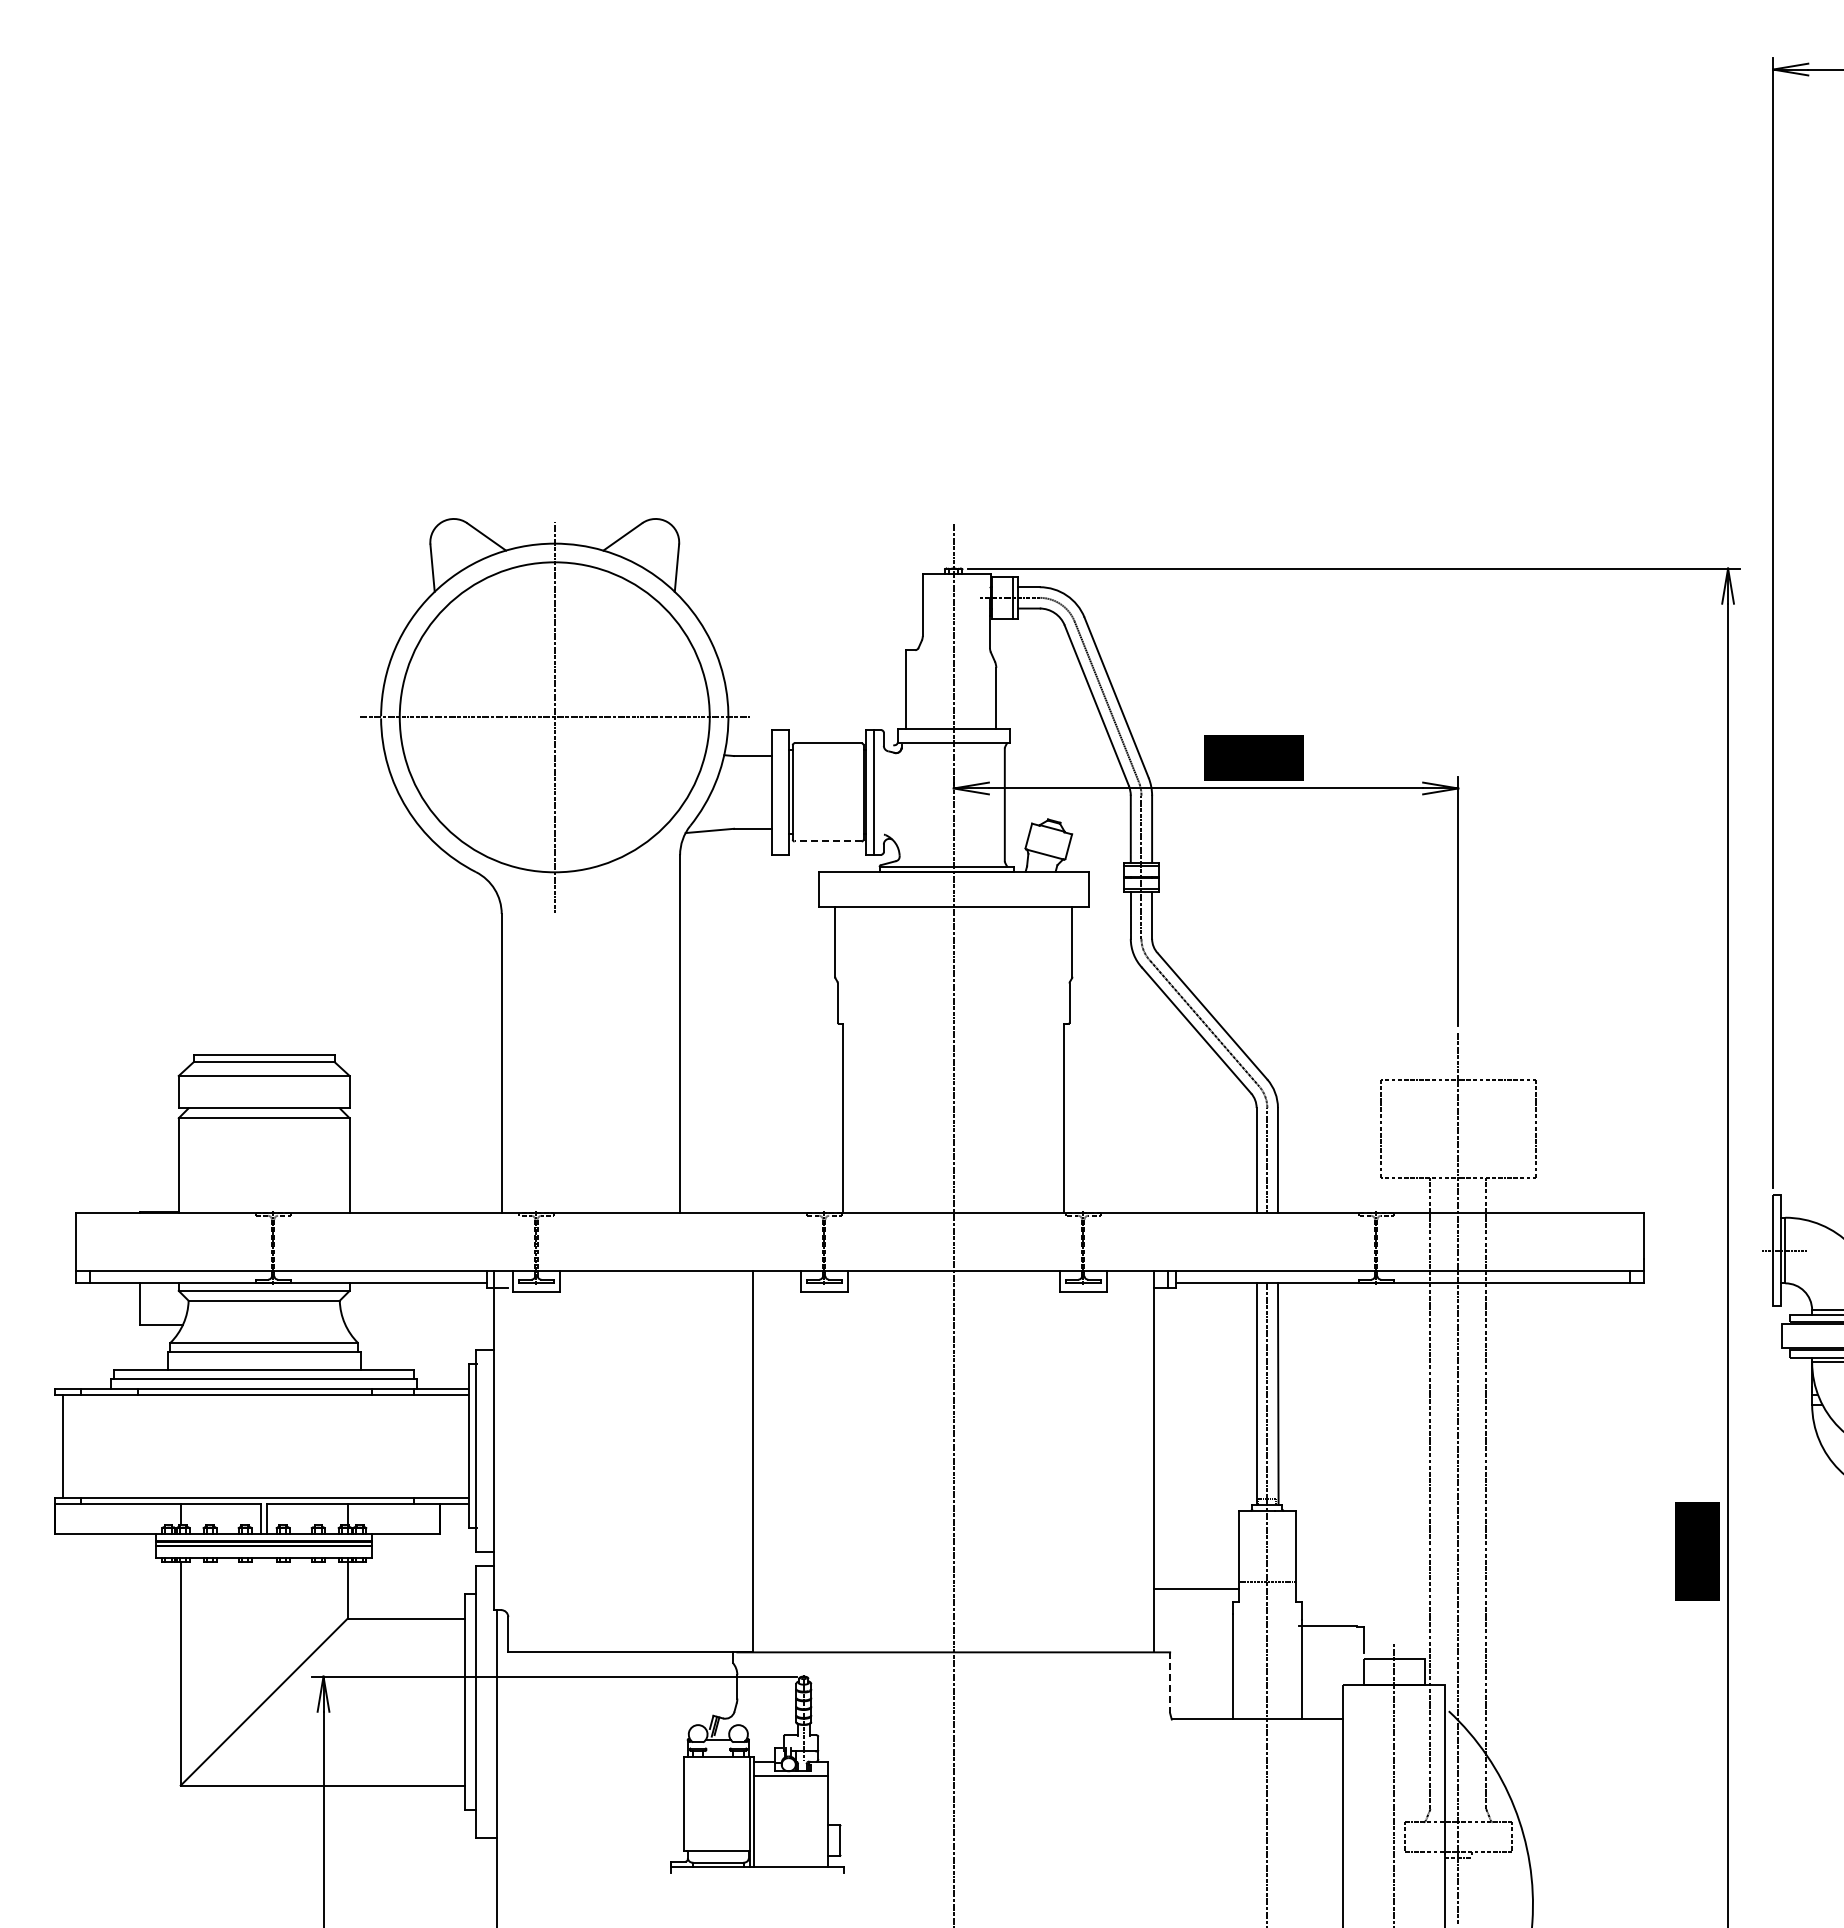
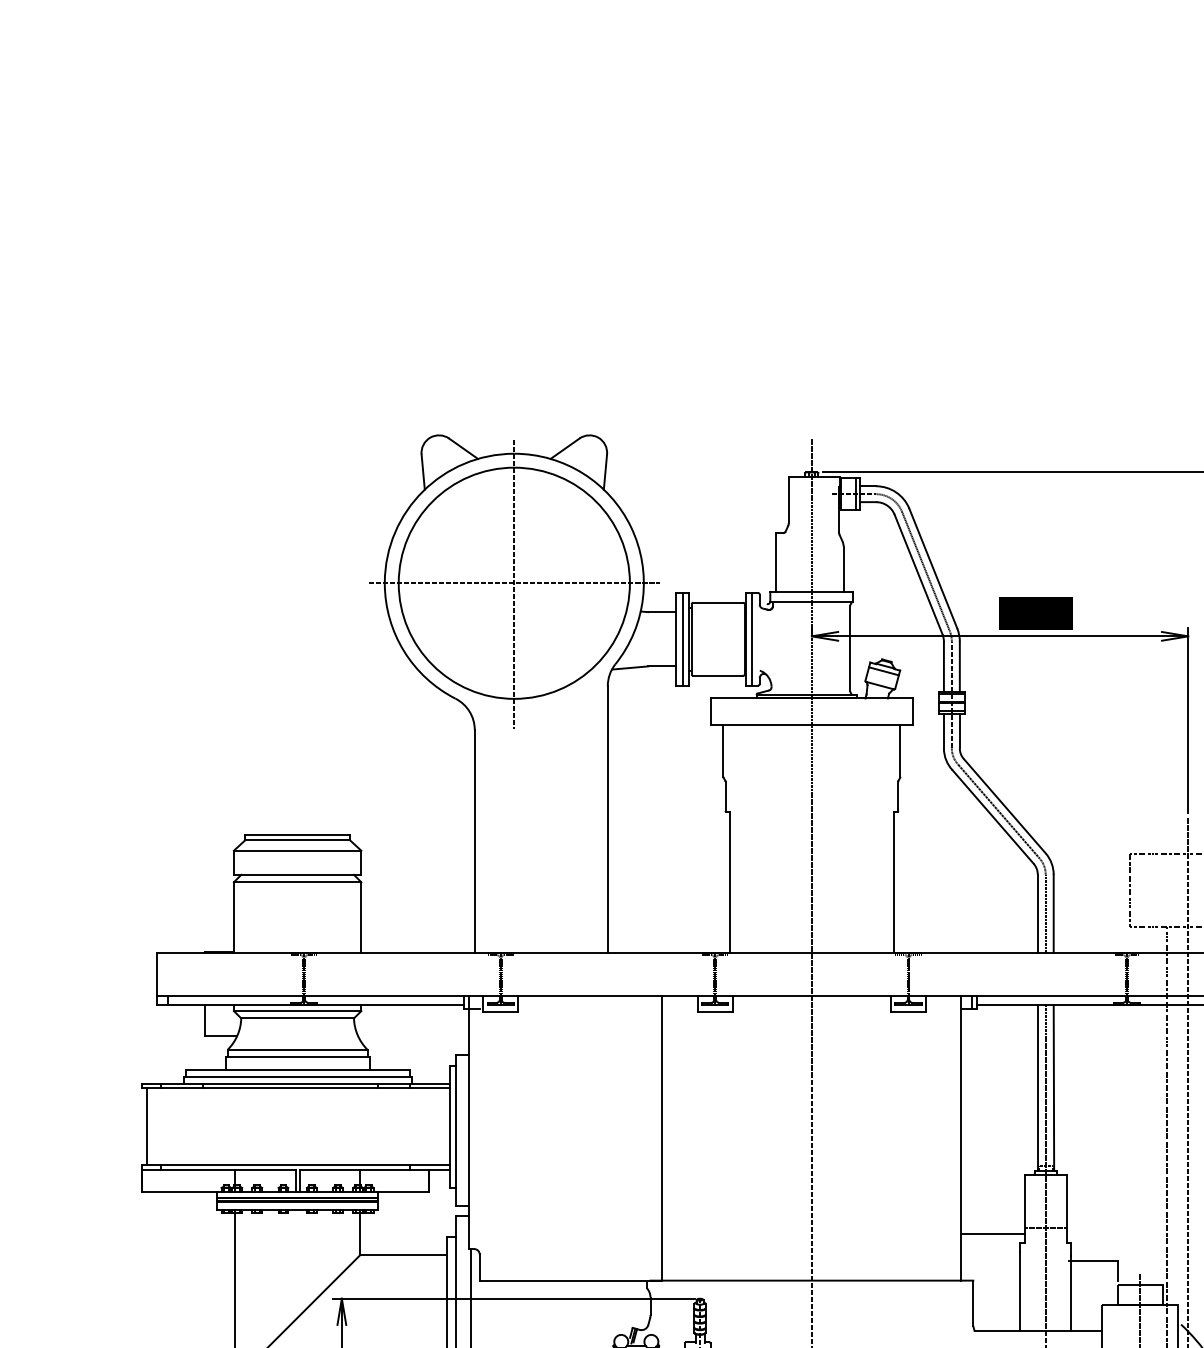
line: (781, 792) -> (683, 639), added
line: (1050, 835) -> (884, 671), added
line: (828, 841) -> (718, 675), dashed -> solid
line: (1170, 1682) -> (973, 1303), dashed -> solid

